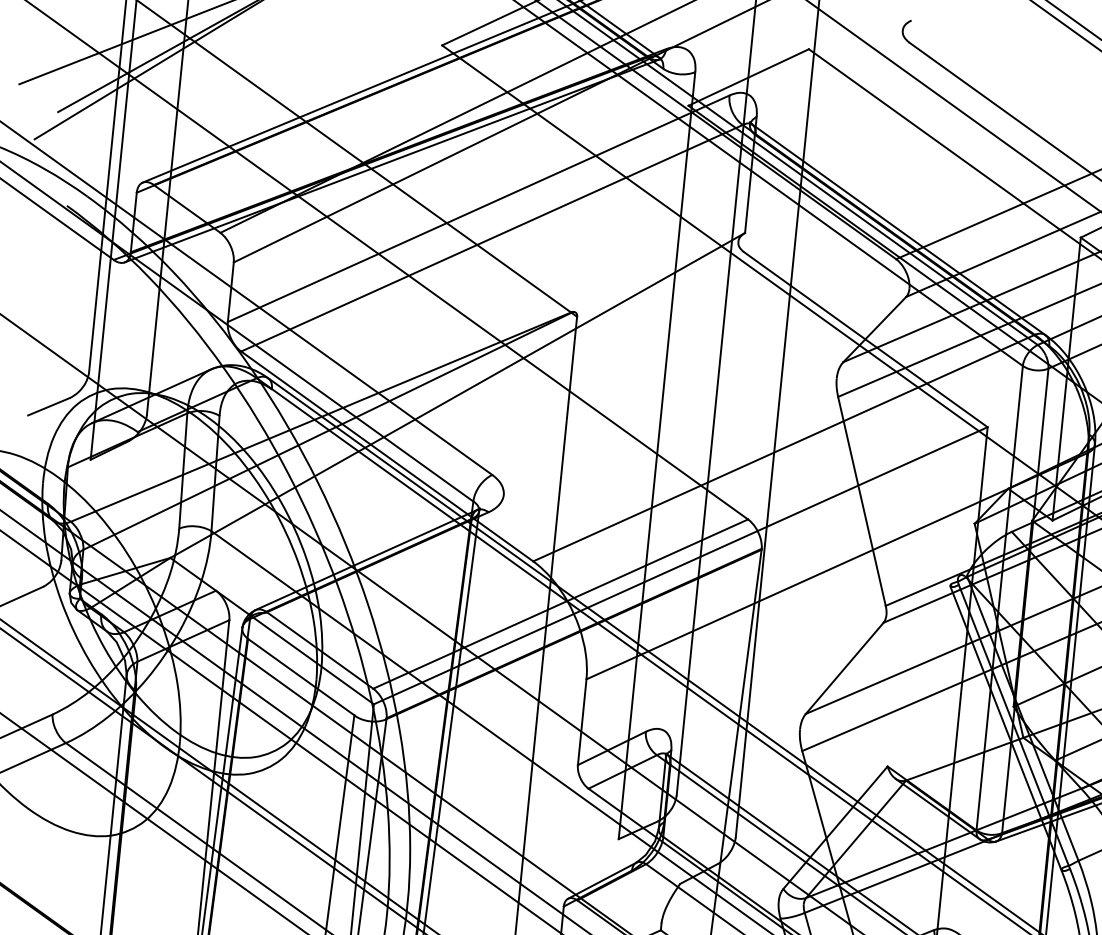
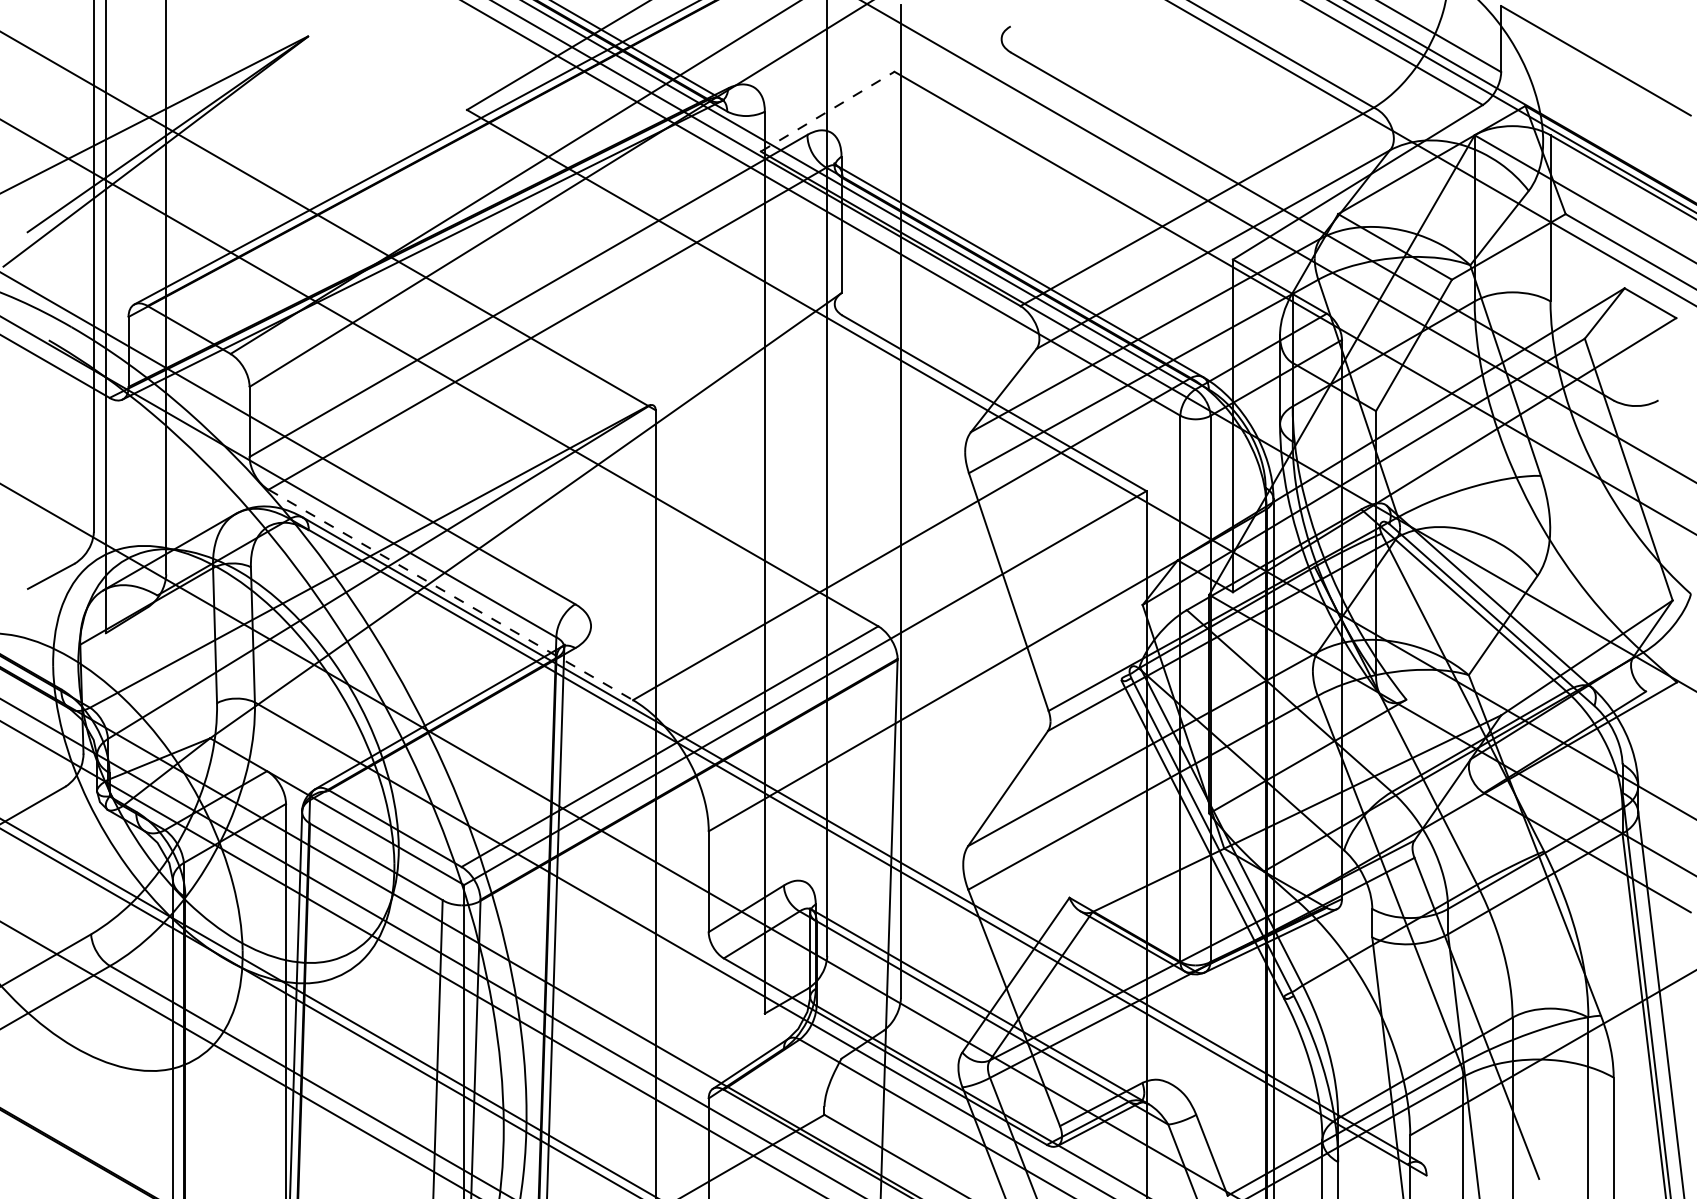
line: (748, 77) -> (827, 111), solid -> dashed
line: (387, 456) -> (451, 595), solid -> dashed

